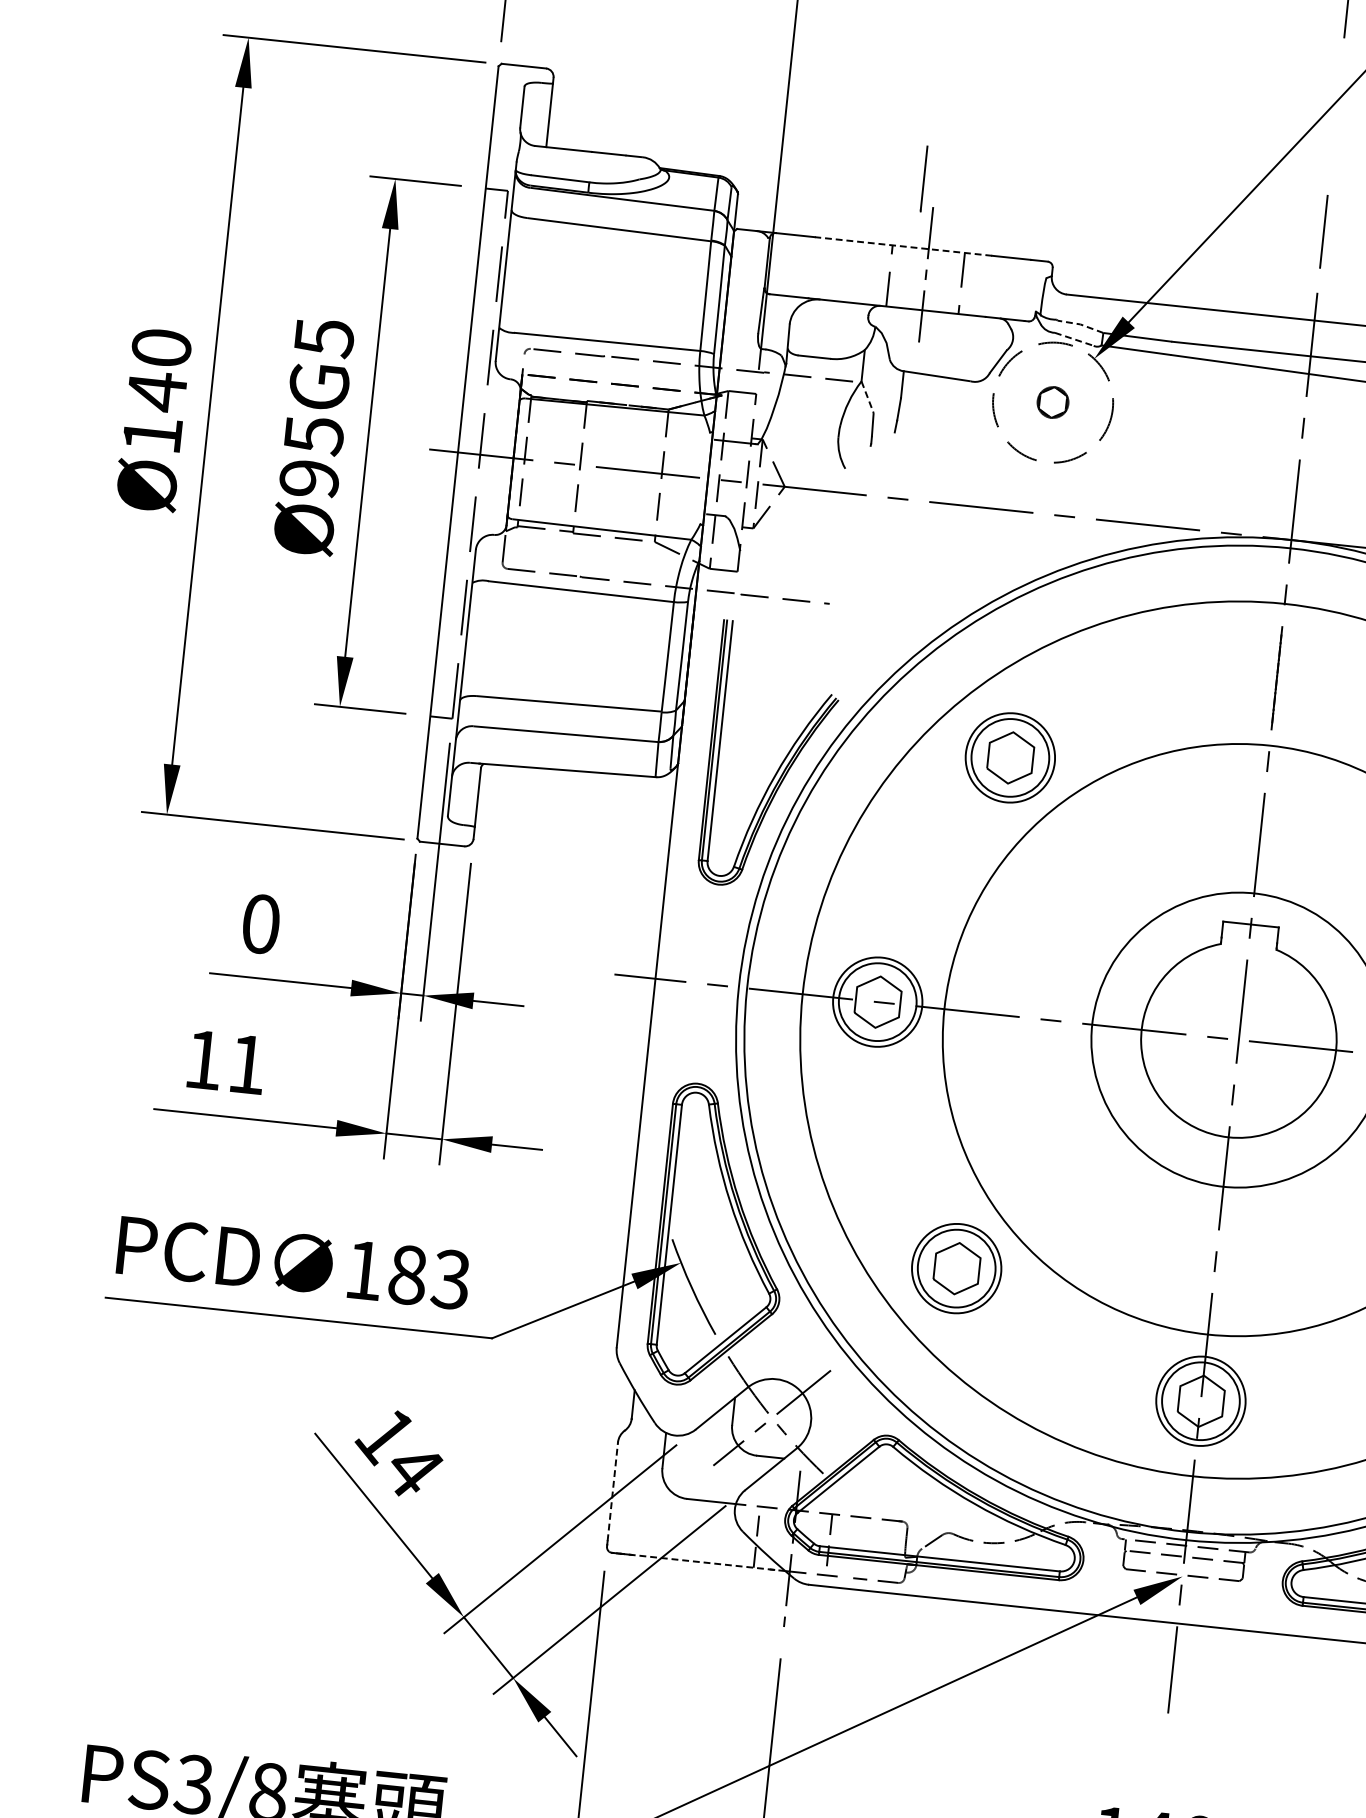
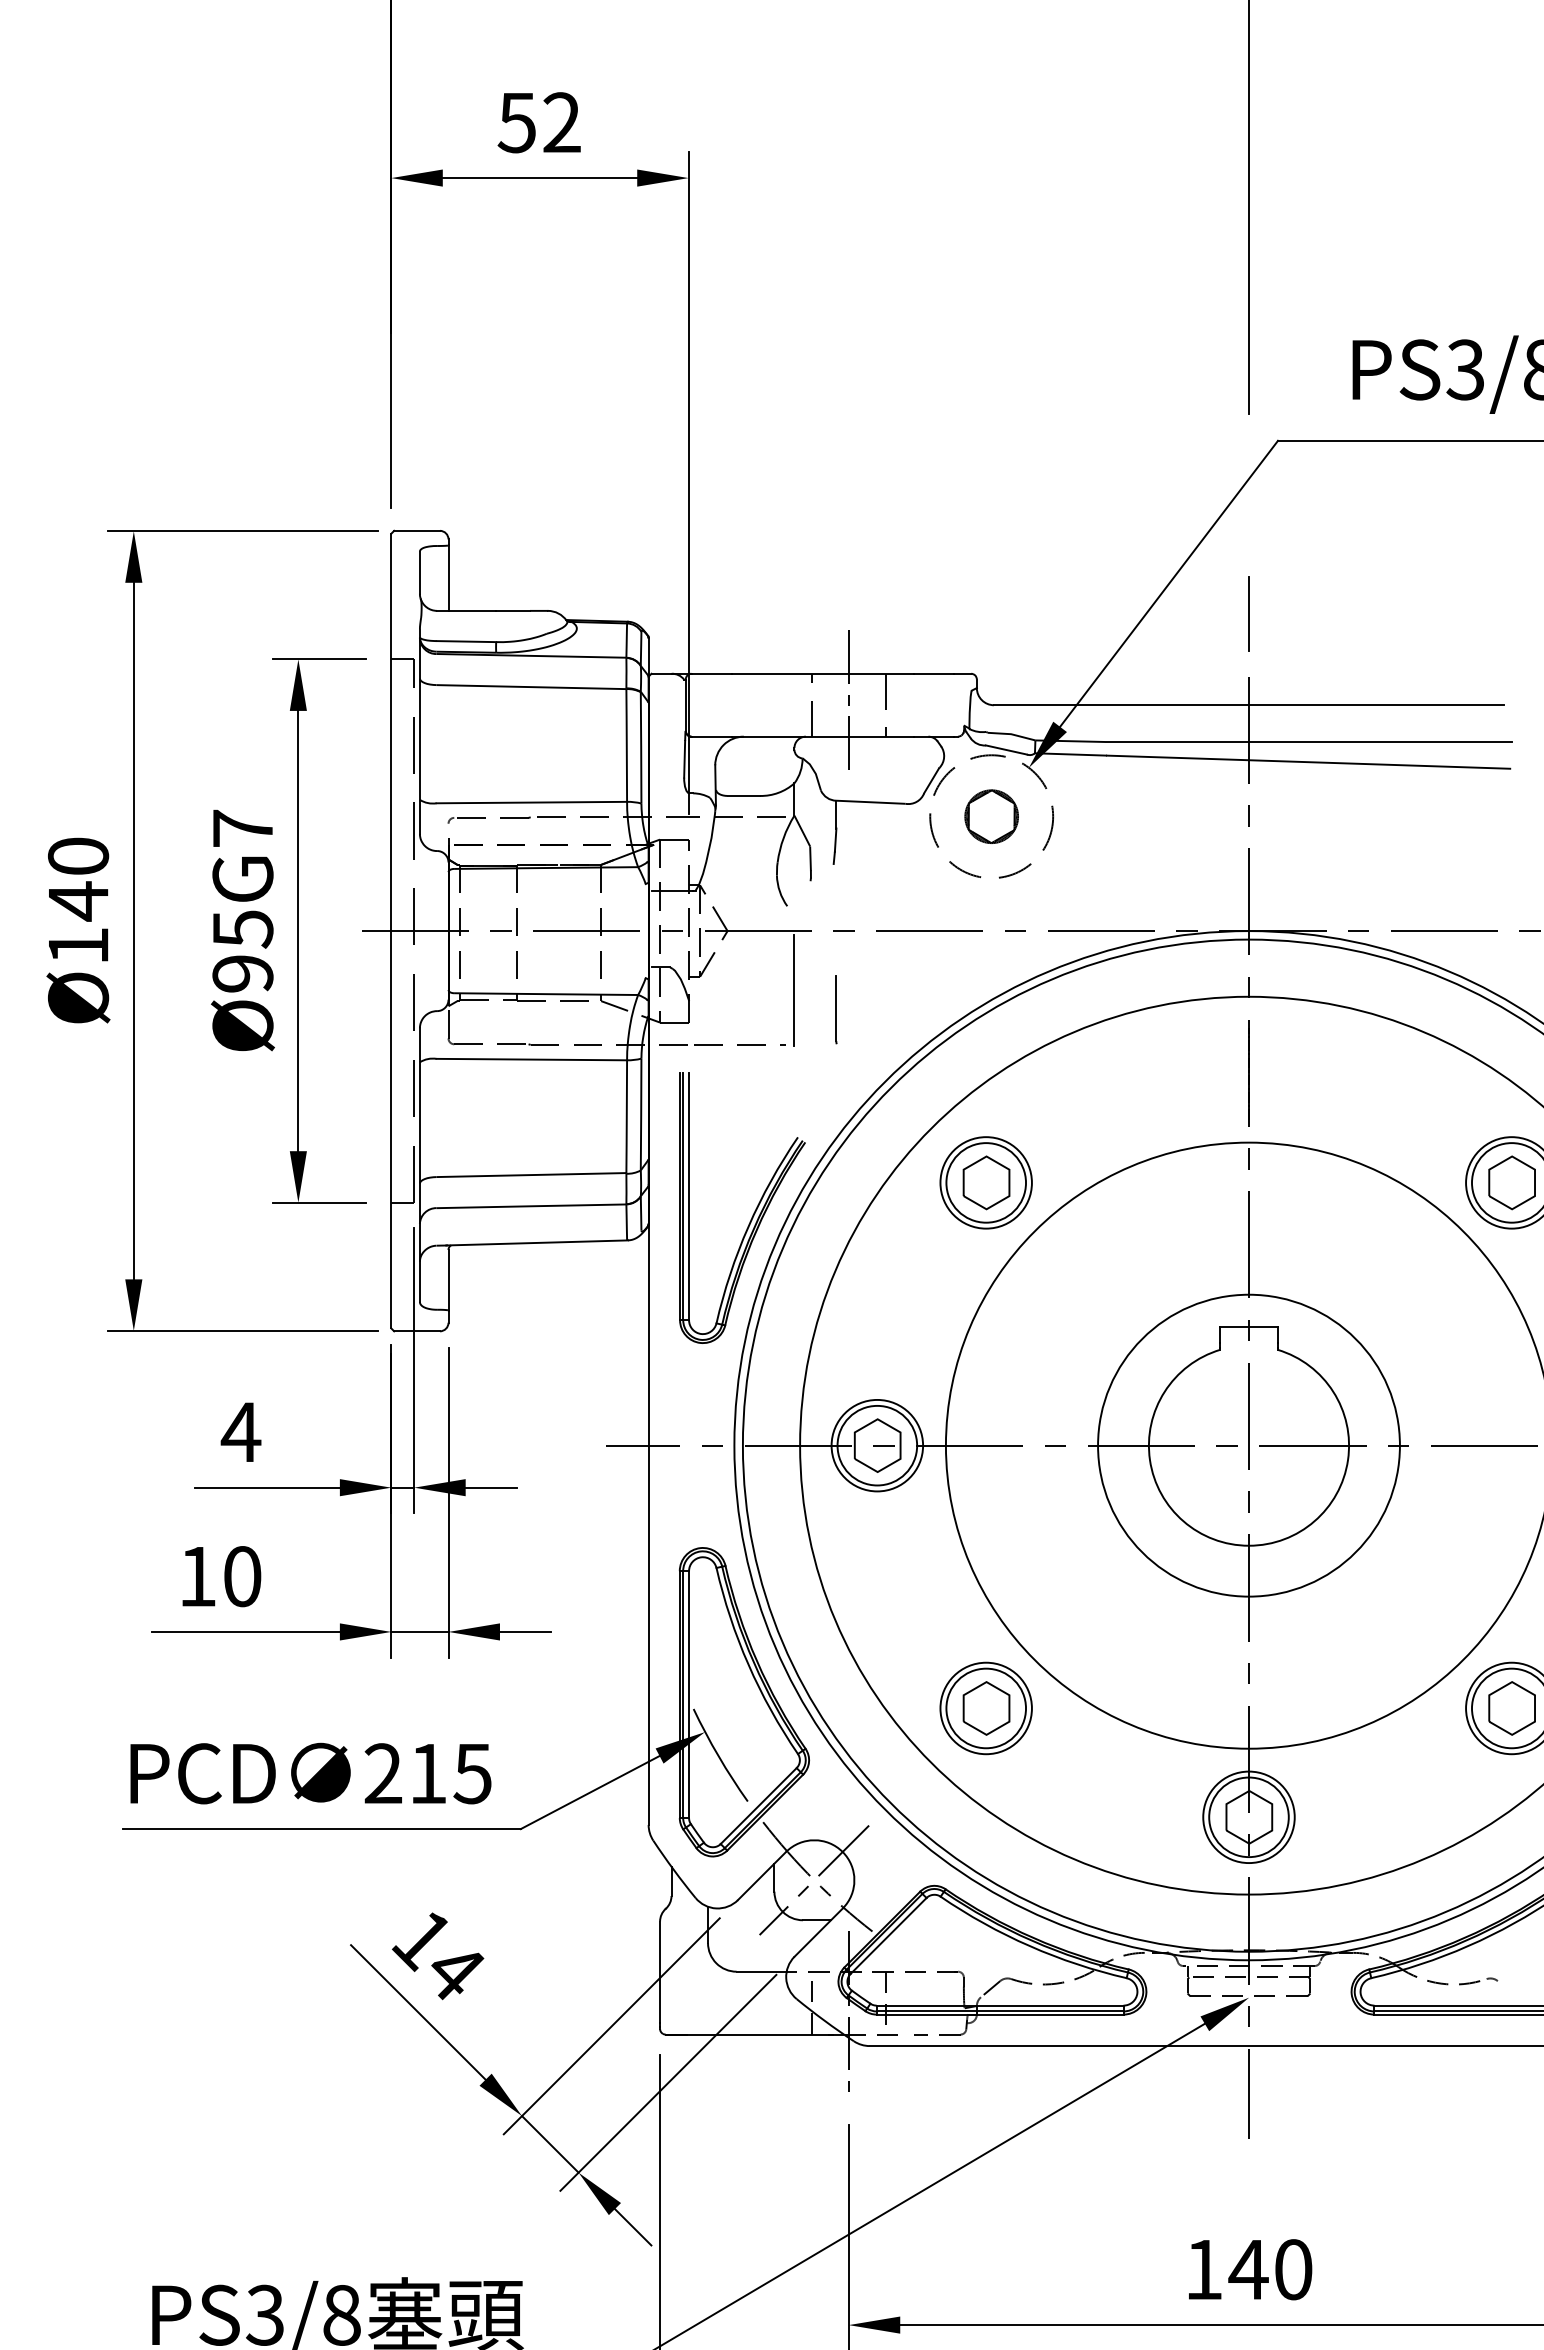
line: (924, 178) -> (836, 1009), moved
line: (903, 246) -> (822, 673), dashed -> solid
line: (1080, 324) -> (1011, 734), dashed -> solid
text: (324, 337) -> (243, 828), Ø95G5 -> Ø95G7
line: (1074, 339) -> (1006, 750), dashed -> solid
line: (867, 397) -> (802, 831), dashed -> solid
part: (1052, 402) -> (991, 816), size x1.67
line: (843, 550) -> (794, 989), added
text: (260, 923) -> (240, 1431), 0 -> 4
text: (247, 1064) -> (242, 1576), 11 -> 10
text: (407, 1274) -> (427, 1773), 183 -> 215
line: (613, 1491) -> (660, 1972), dashed -> solid
line: (698, 1561) -> (754, 2034), dashed -> solid

